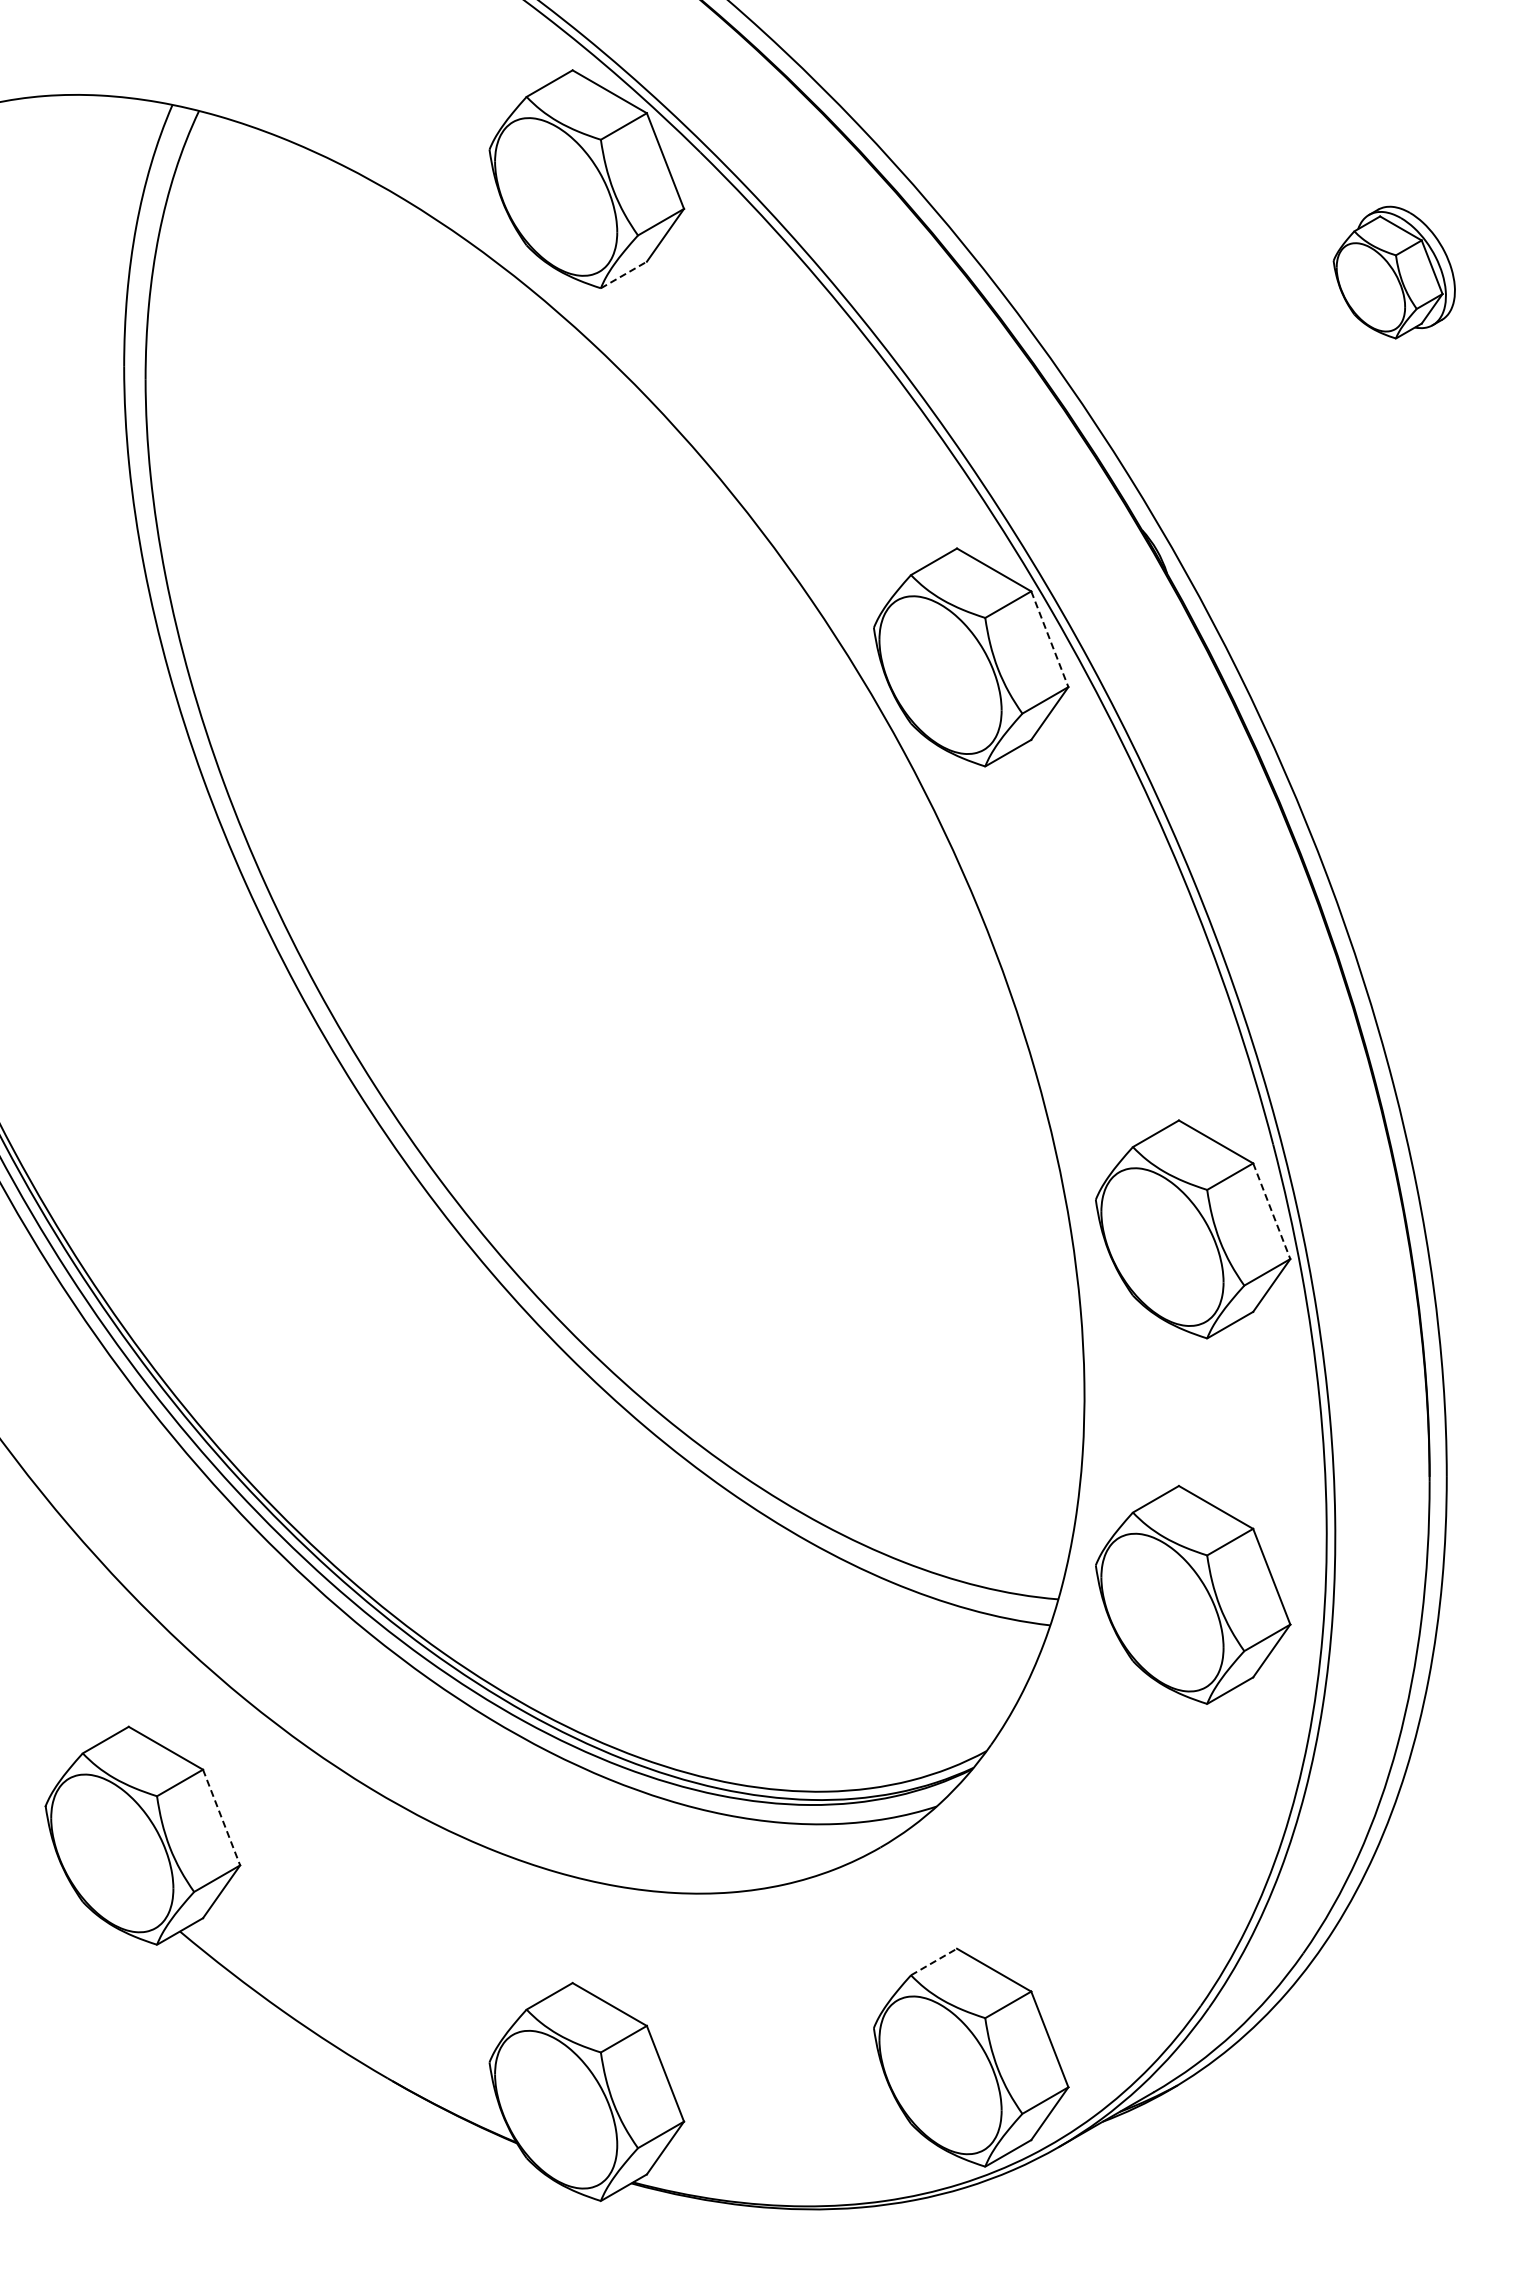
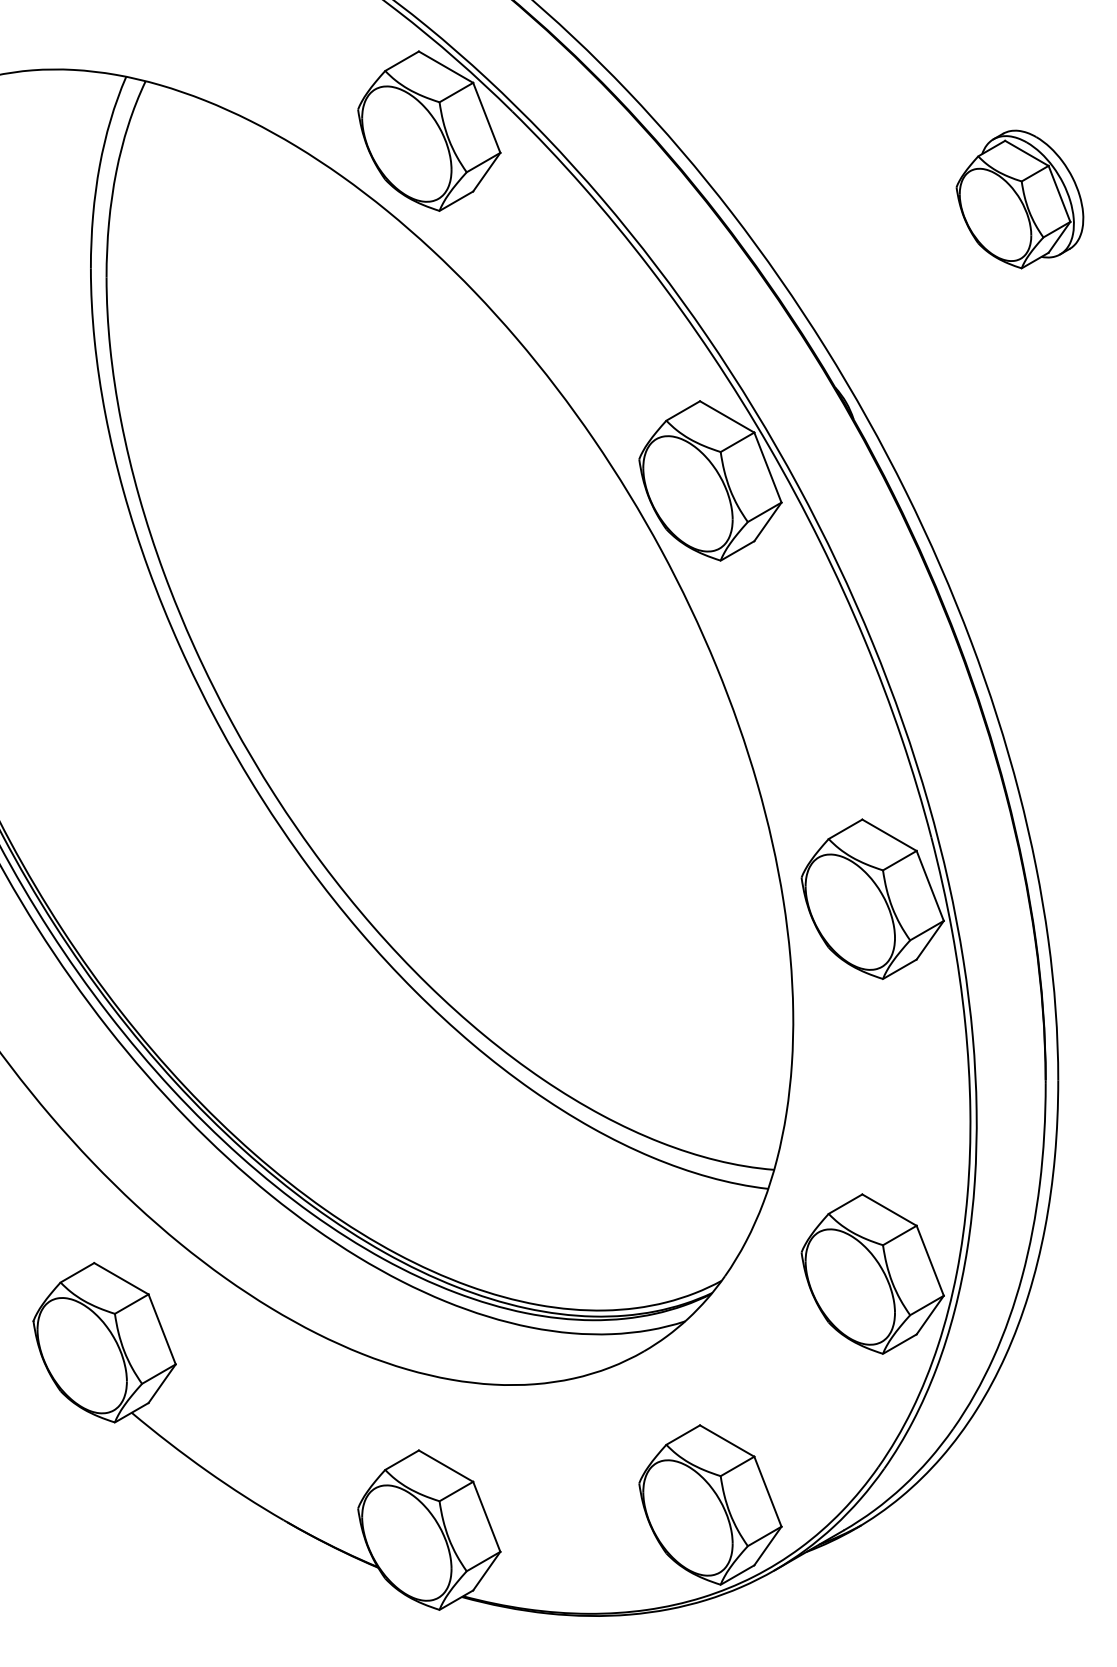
part: (1393, 272) -> (1019, 199), size x1.43
line: (623, 275) -> (456, 201), dashed -> solid
line: (1050, 639) -> (768, 467), dashed -> solid
line: (1271, 1211) -> (930, 886), dashed -> solid
part: (1193, 1594) -> (873, 1273), moved
line: (221, 1818) -> (162, 1330), dashed -> solid
line: (934, 1962) -> (683, 1435), dashed -> solid

